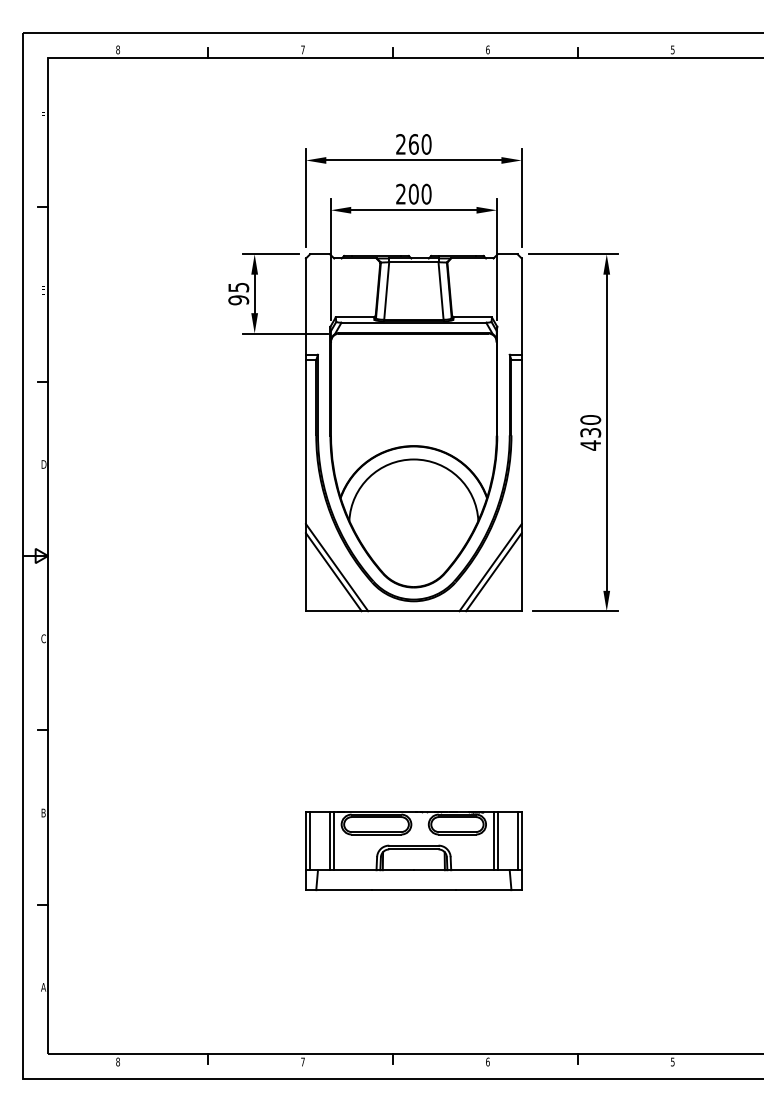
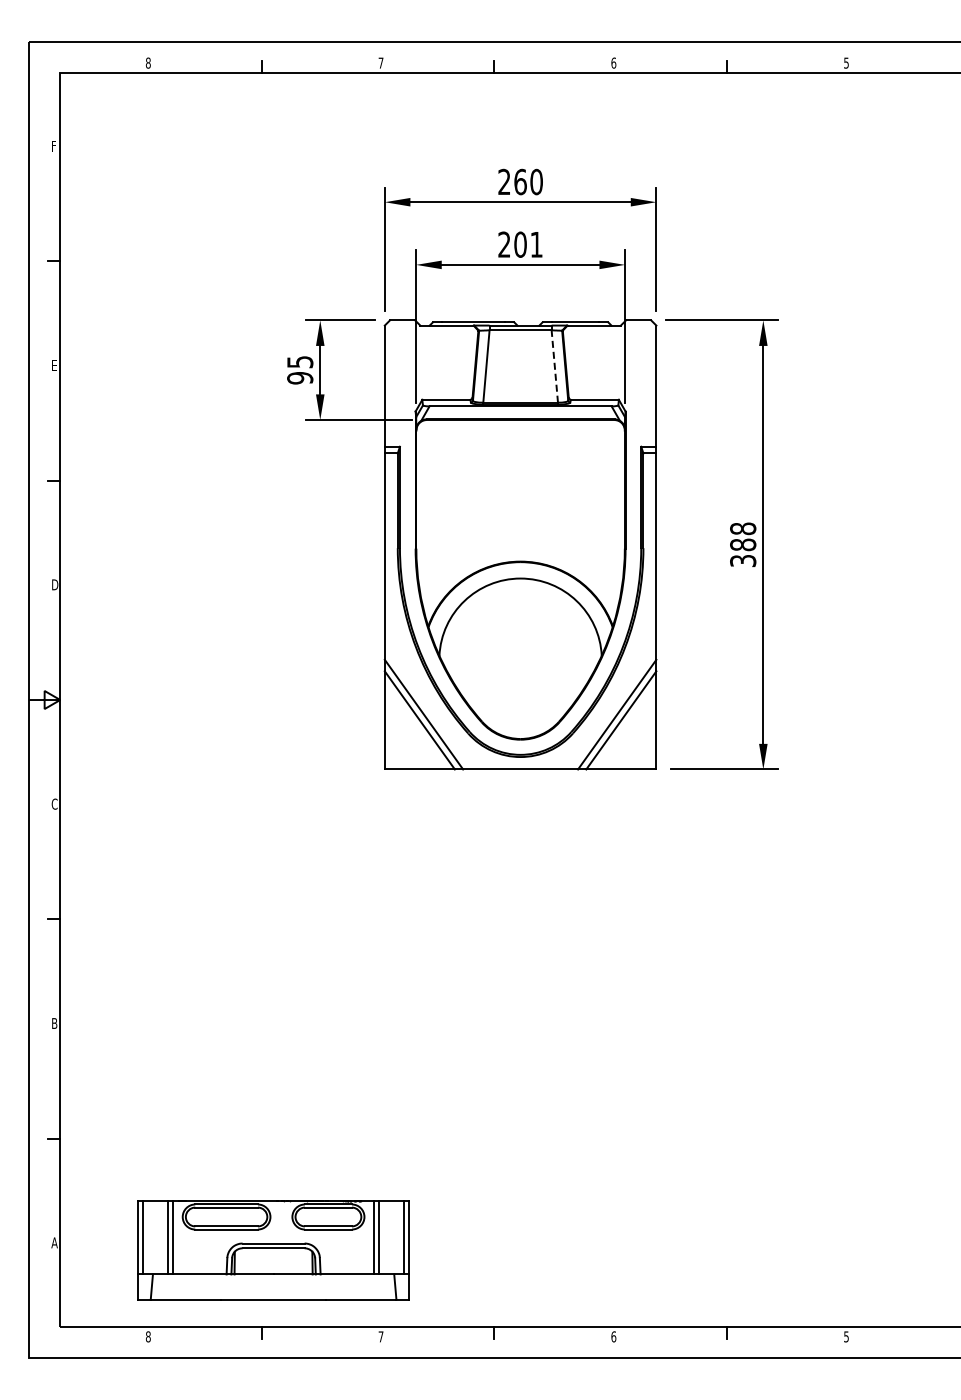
text: (426, 194) -> (536, 244), 200 -> 201
line: (440, 290) -> (554, 365), solid -> dashed
text: (590, 432) -> (743, 544), 430 -> 388
part: (413, 851) -> (273, 1250), moved

